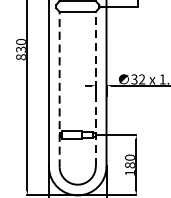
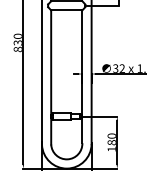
line: (59, 88) -> (51, 76), dashed -> solid
line: (95, 88) -> (82, 76), dashed -> solid

